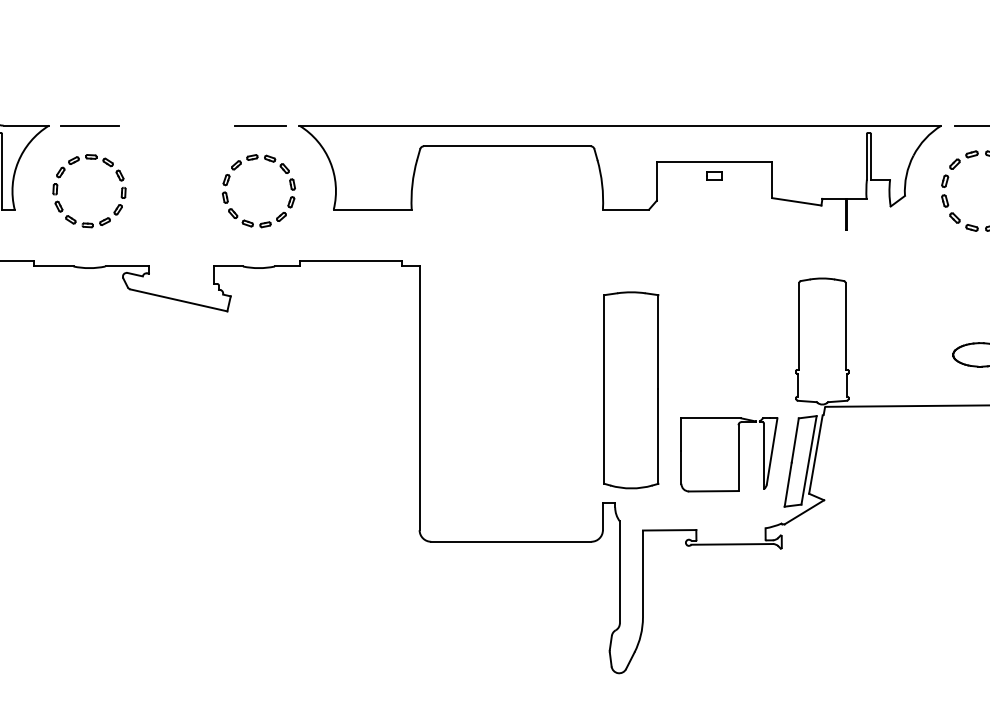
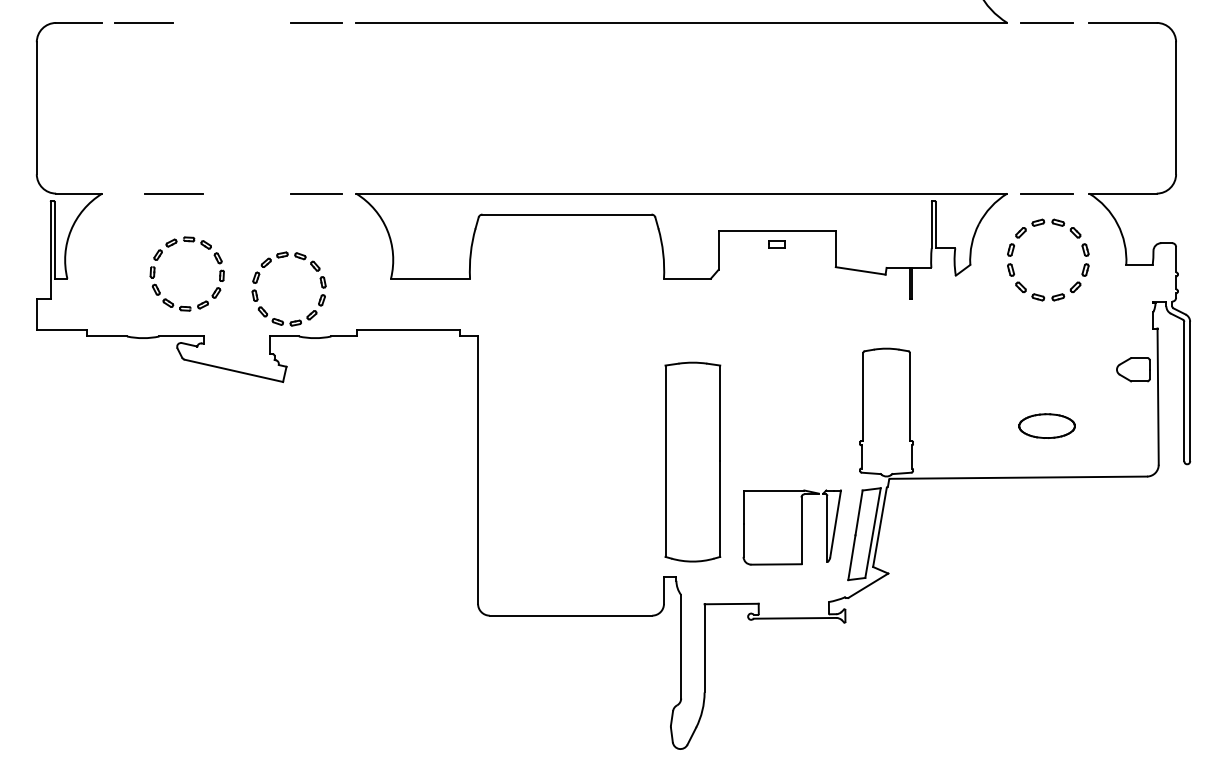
line: (89, 125) -> (173, 193), moved
part: (64, 172) -> (161, 255), moved
part: (229, 179) -> (259, 277), moved

